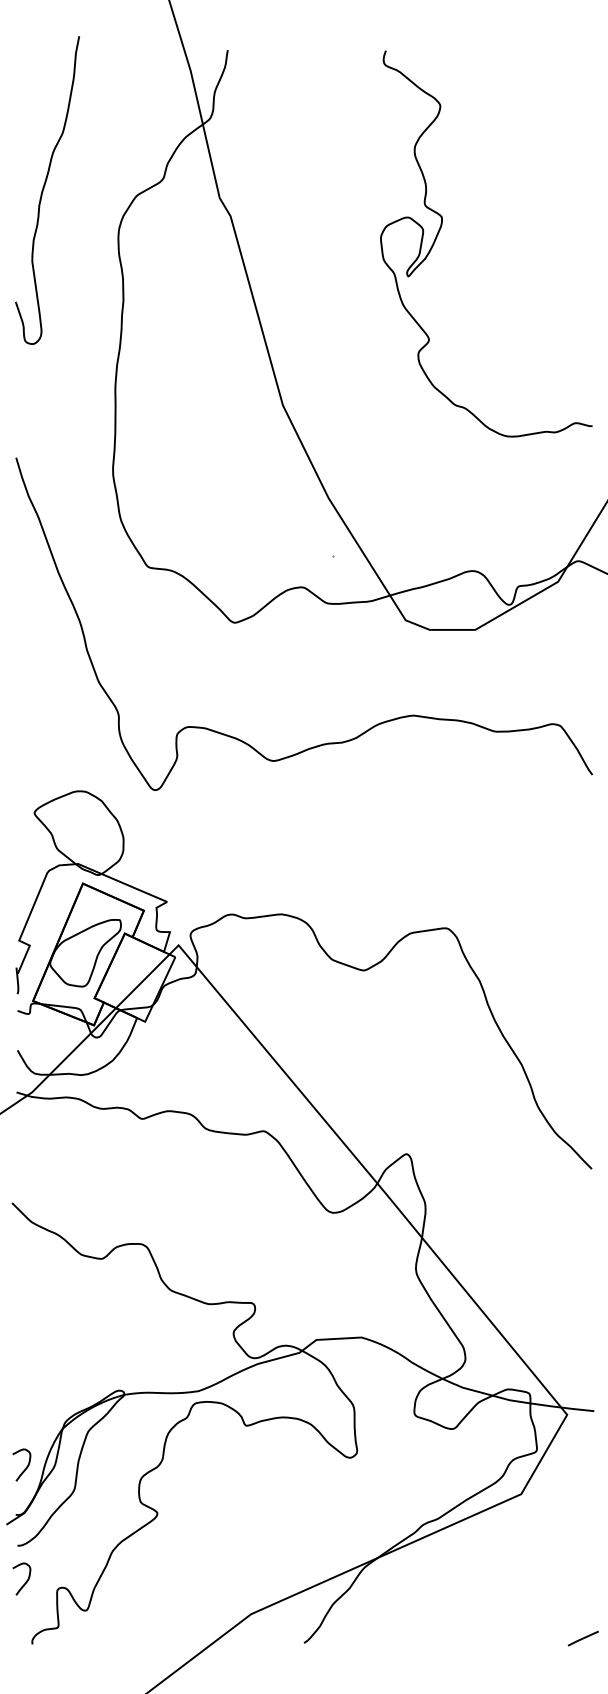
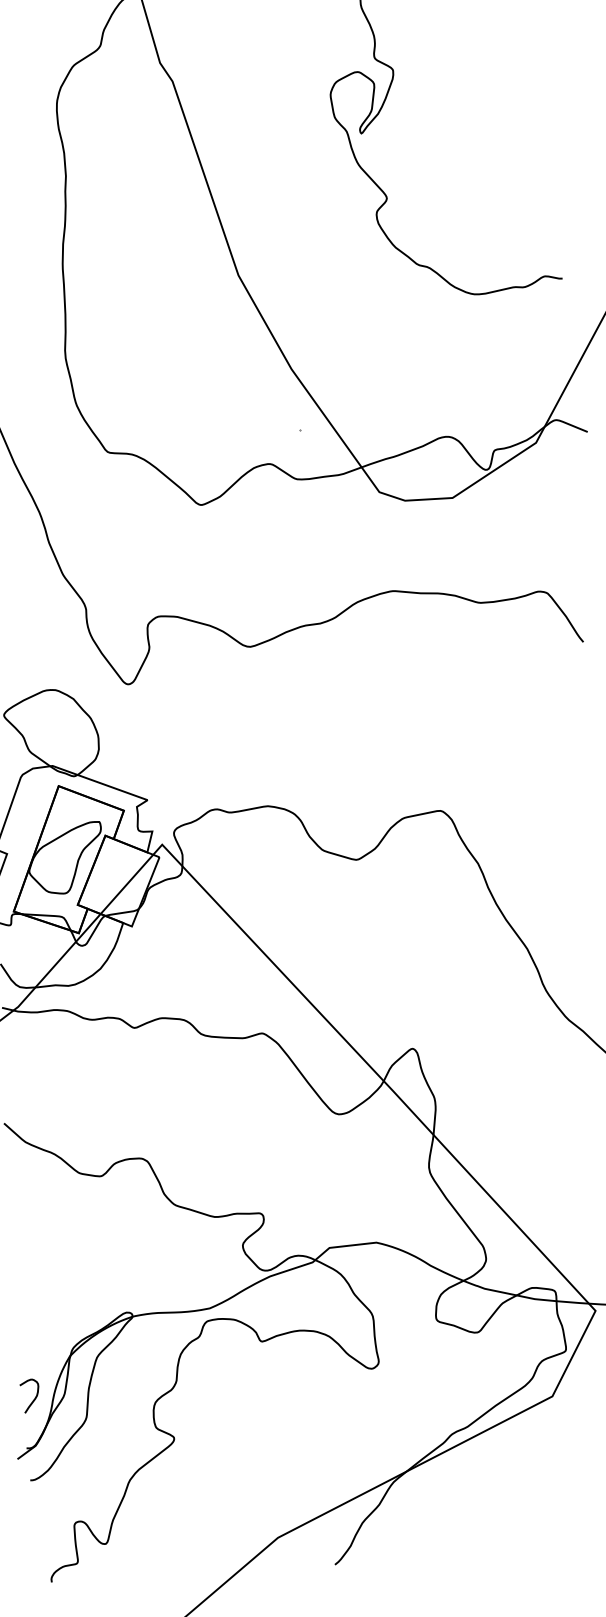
curve: (25, 1581) -> (40, 1517), removed

